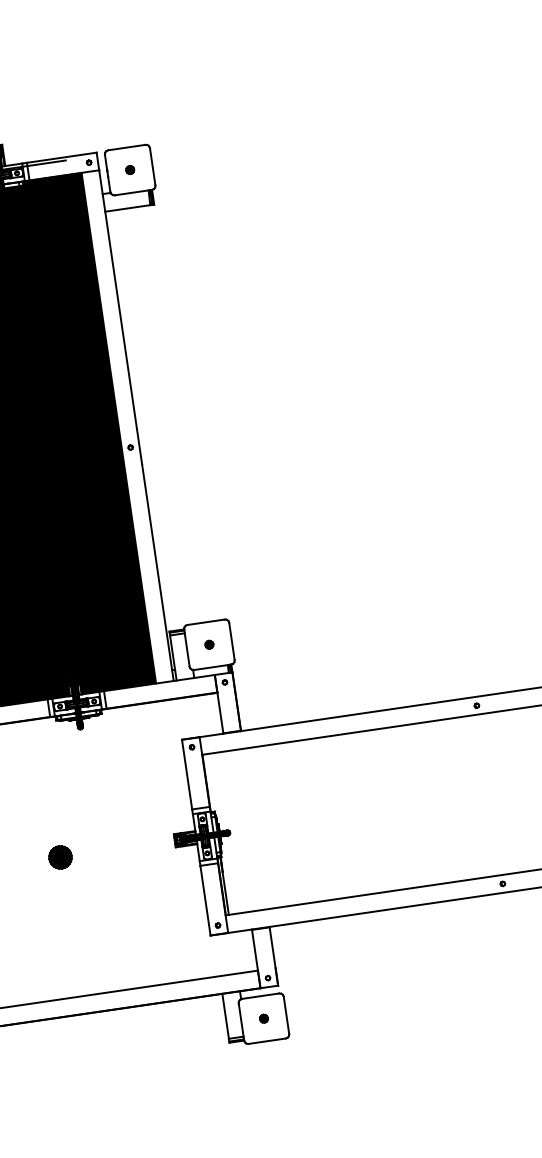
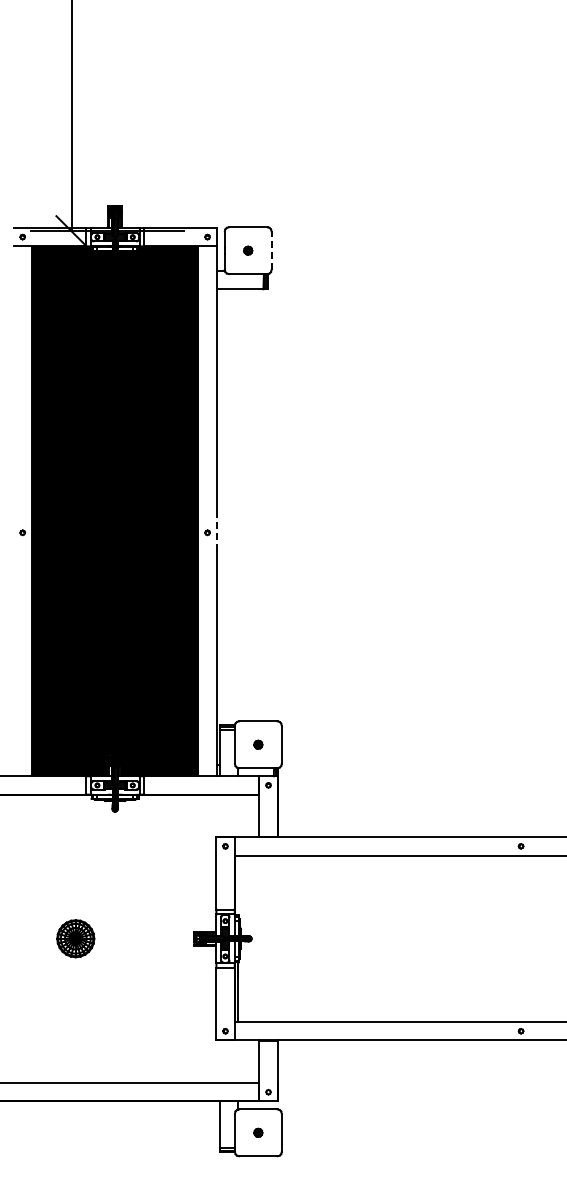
line: (152, 166) -> (271, 250), solid -> dashed
line: (139, 446) -> (216, 532), solid -> dashed
part: (59, 857) -> (74, 938), size x1.6

